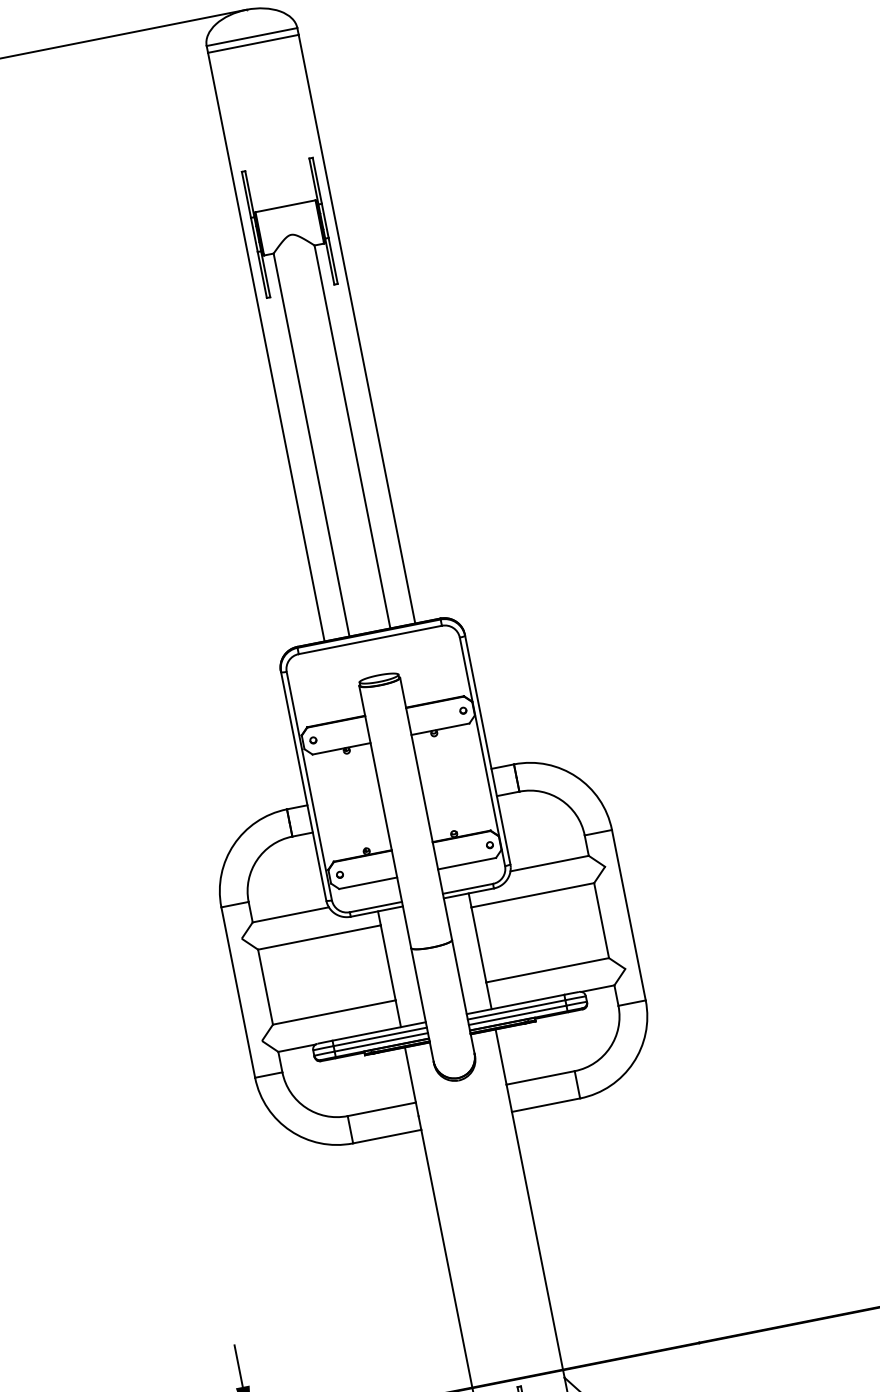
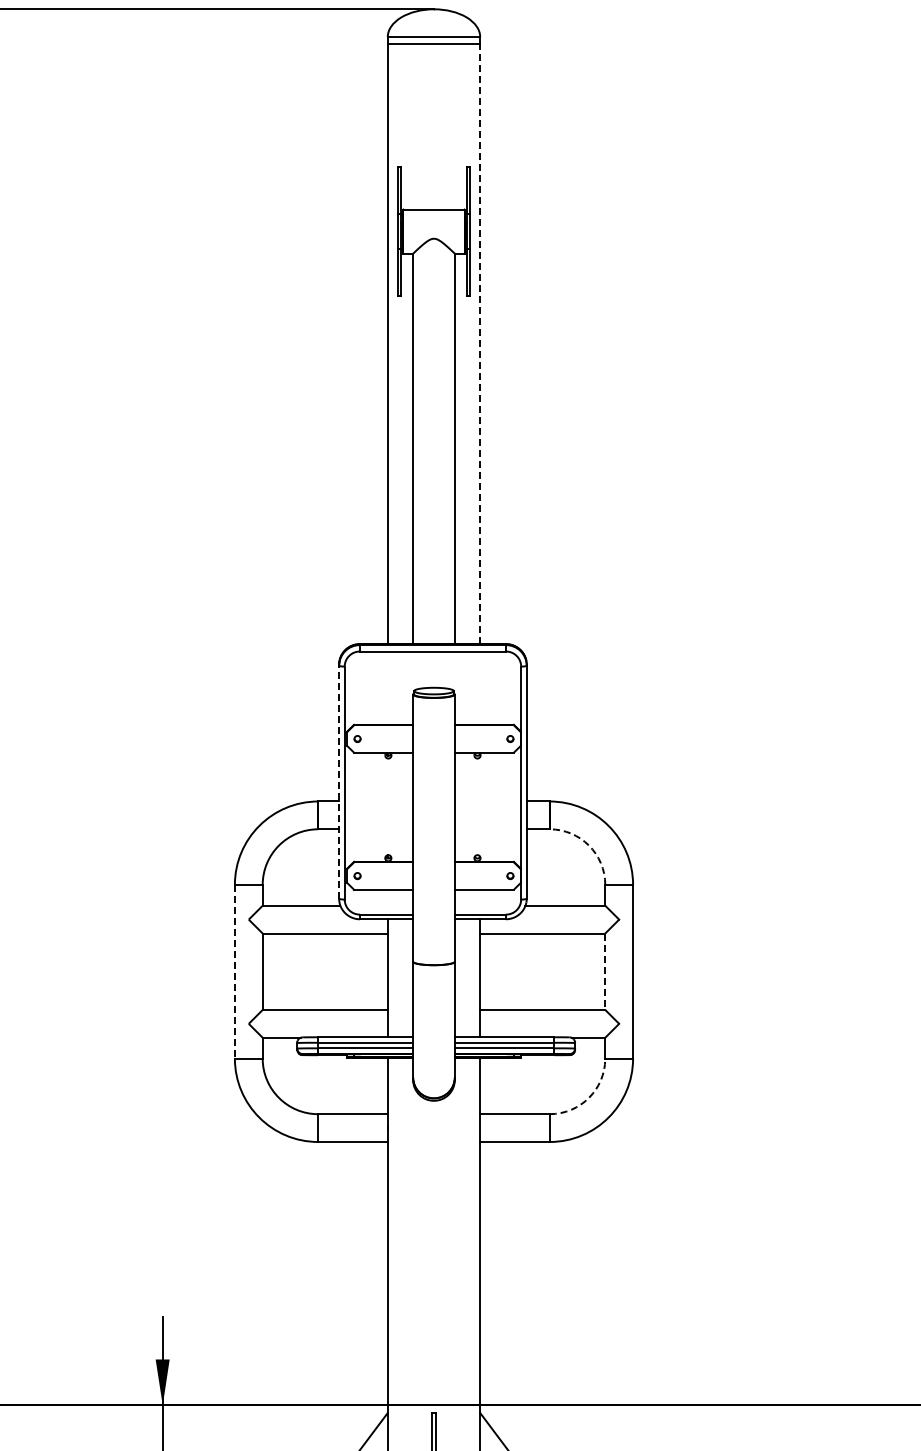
line: (357, 328) -> (480, 343), solid -> dashed
line: (303, 785) -> (339, 781), solid -> dashed
arc: (561, 799) -> (589, 845), solid -> dashed
line: (601, 921) -> (605, 972), solid -> dashed
line: (237, 992) -> (234, 971), solid -> dashed
arc: (610, 1047) -> (589, 1097), solid -> dashed

